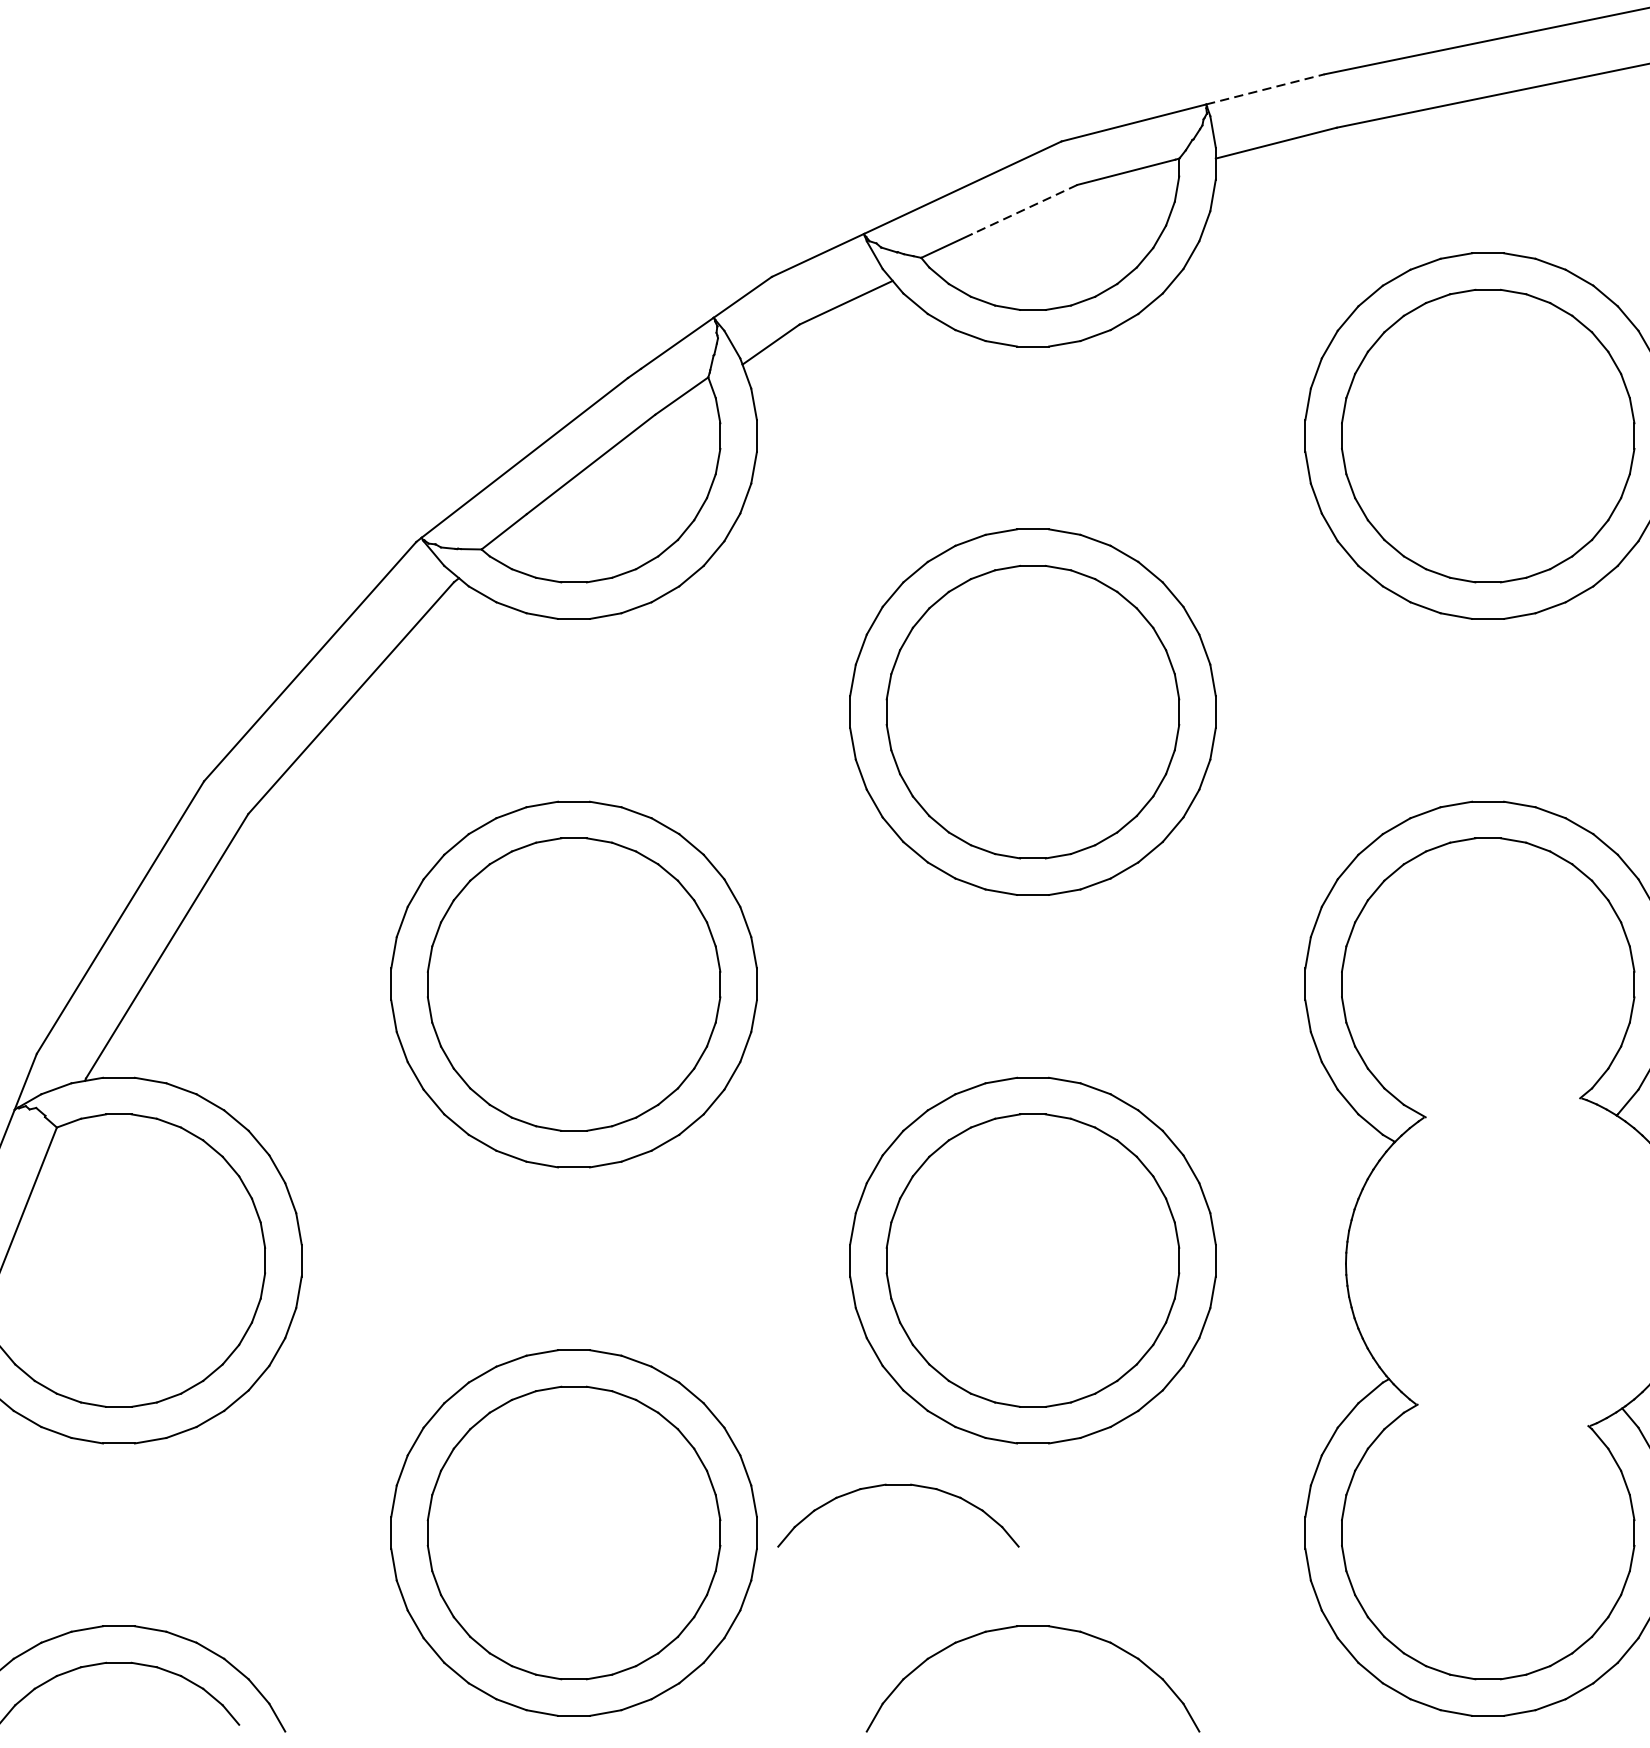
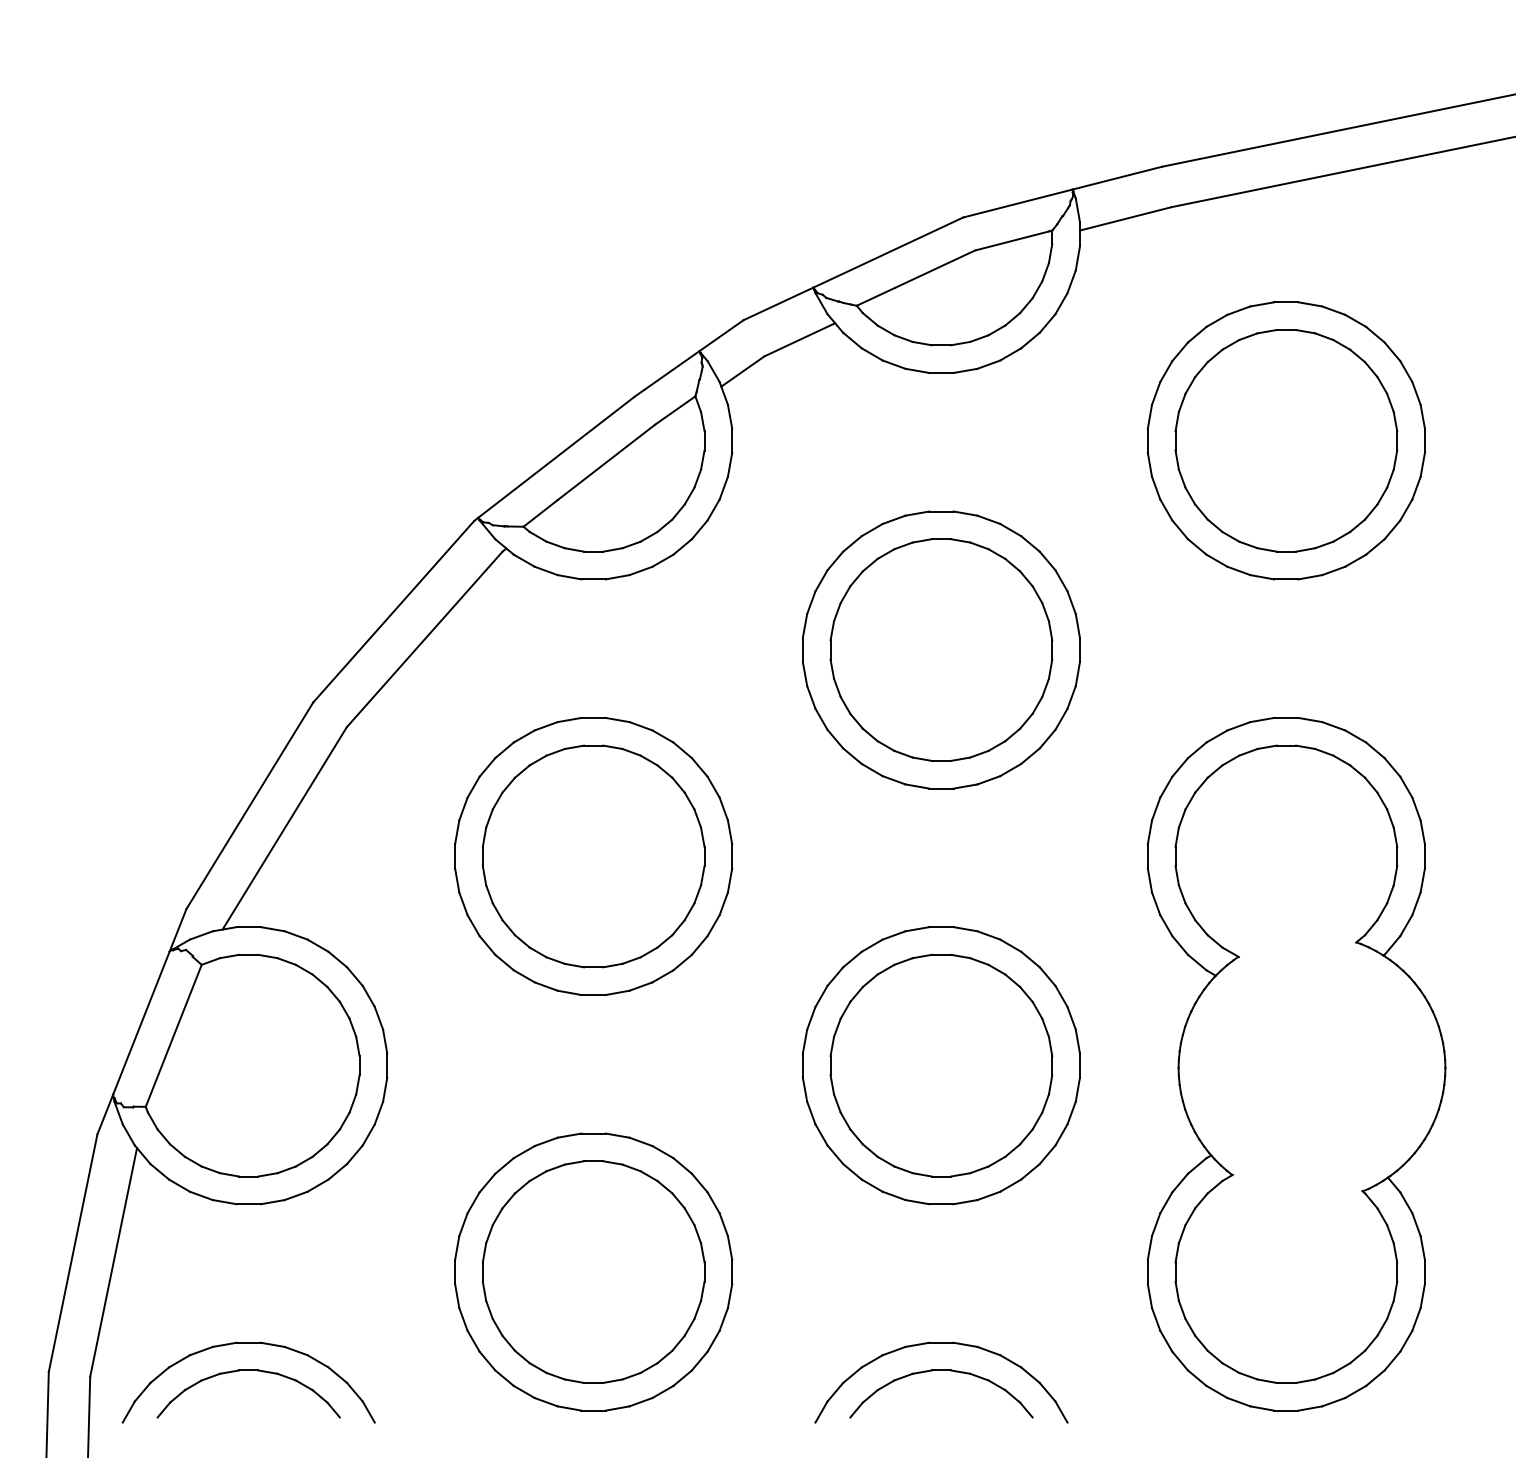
line: (1265, 89) -> (1117, 178), dashed -> solid
line: (1023, 209) -> (934, 269), dashed -> solid
part: (898, 1484) -> (941, 1370), moved

